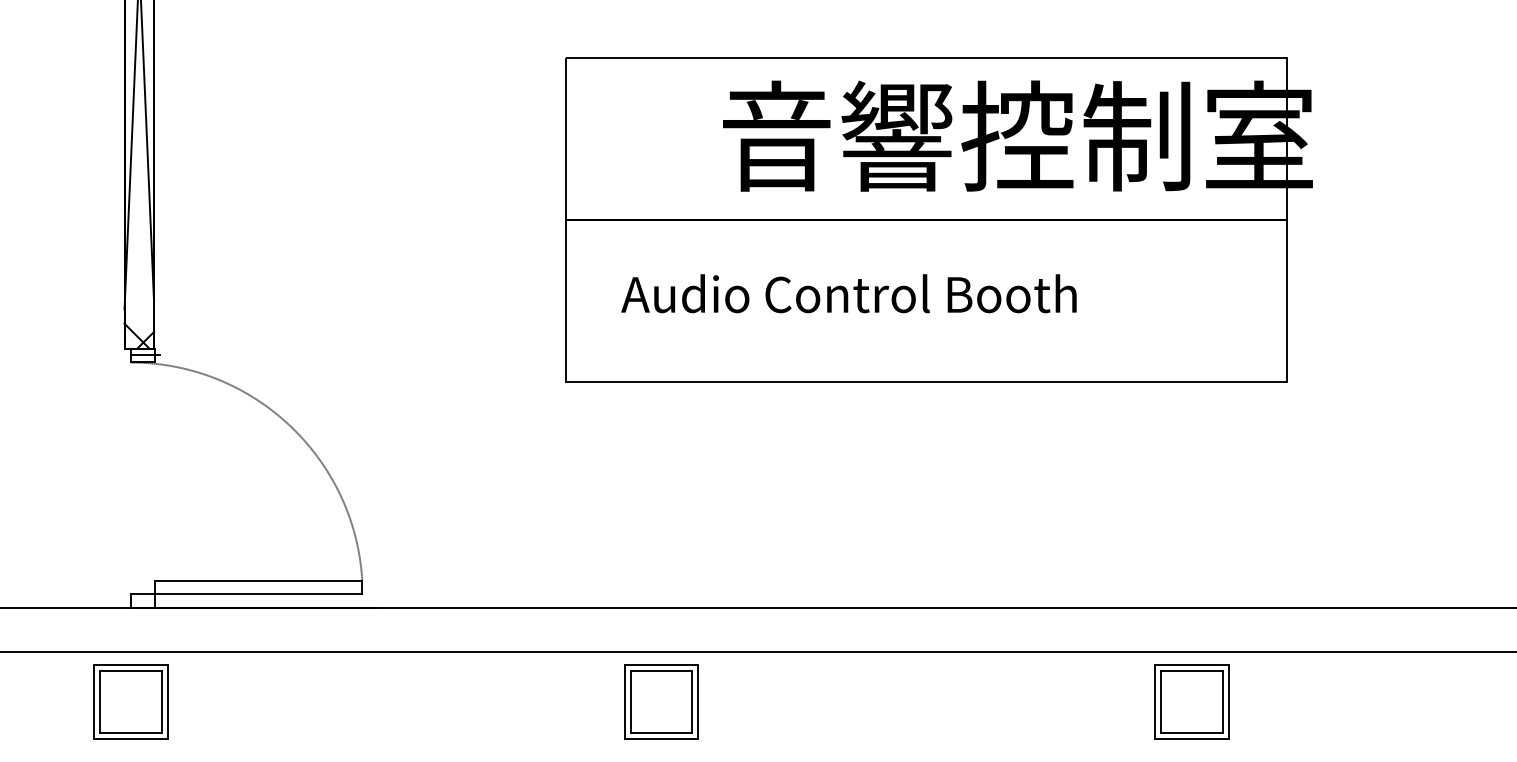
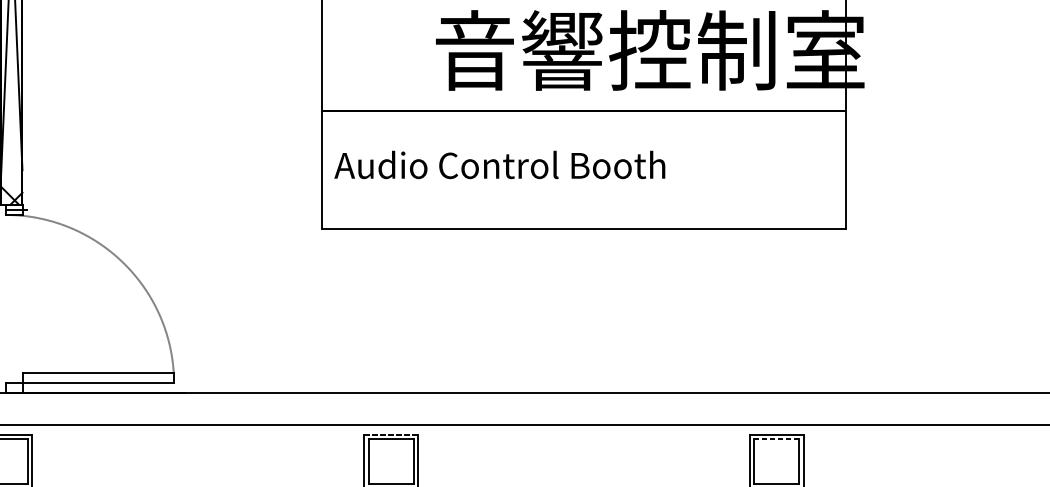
text: (848, 293) -> (499, 164), moved
line: (661, 665) -> (391, 435), solid -> dashed
line: (1192, 671) -> (777, 439), solid -> dashed

